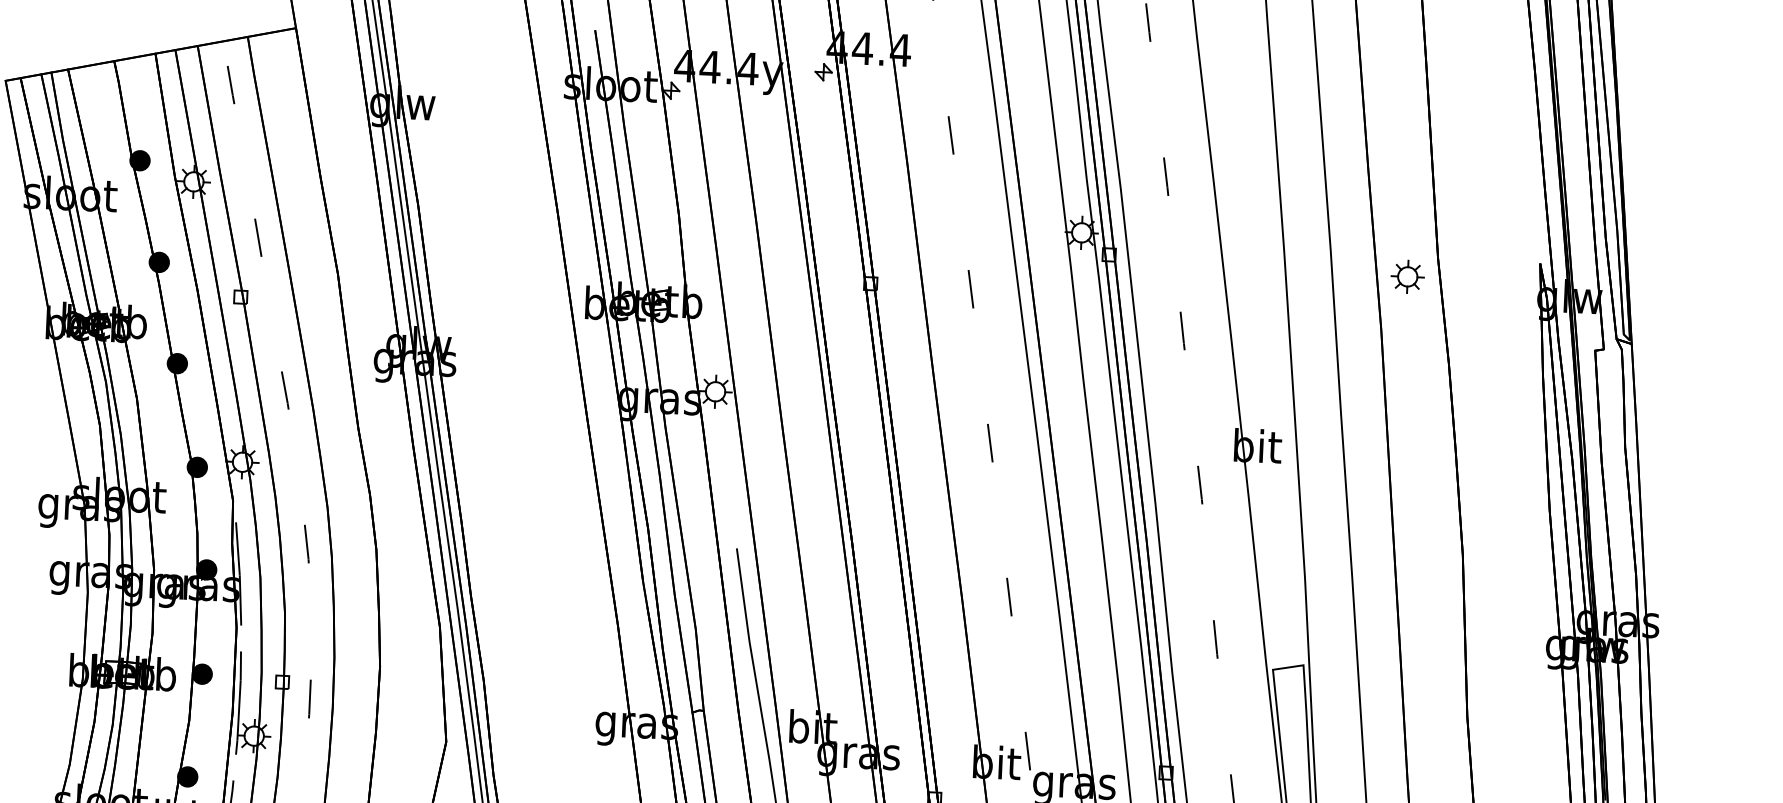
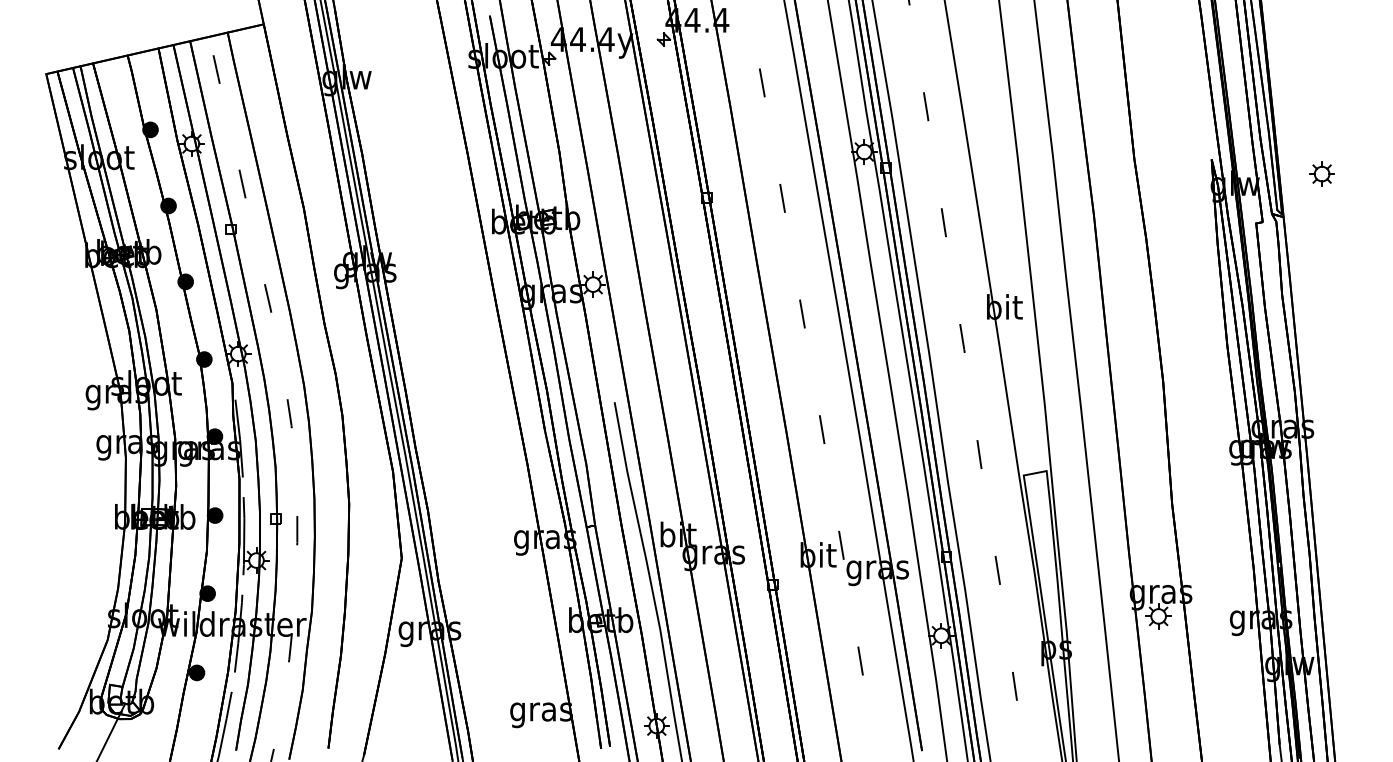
part: (1406, 276) -> (1321, 173), moved

